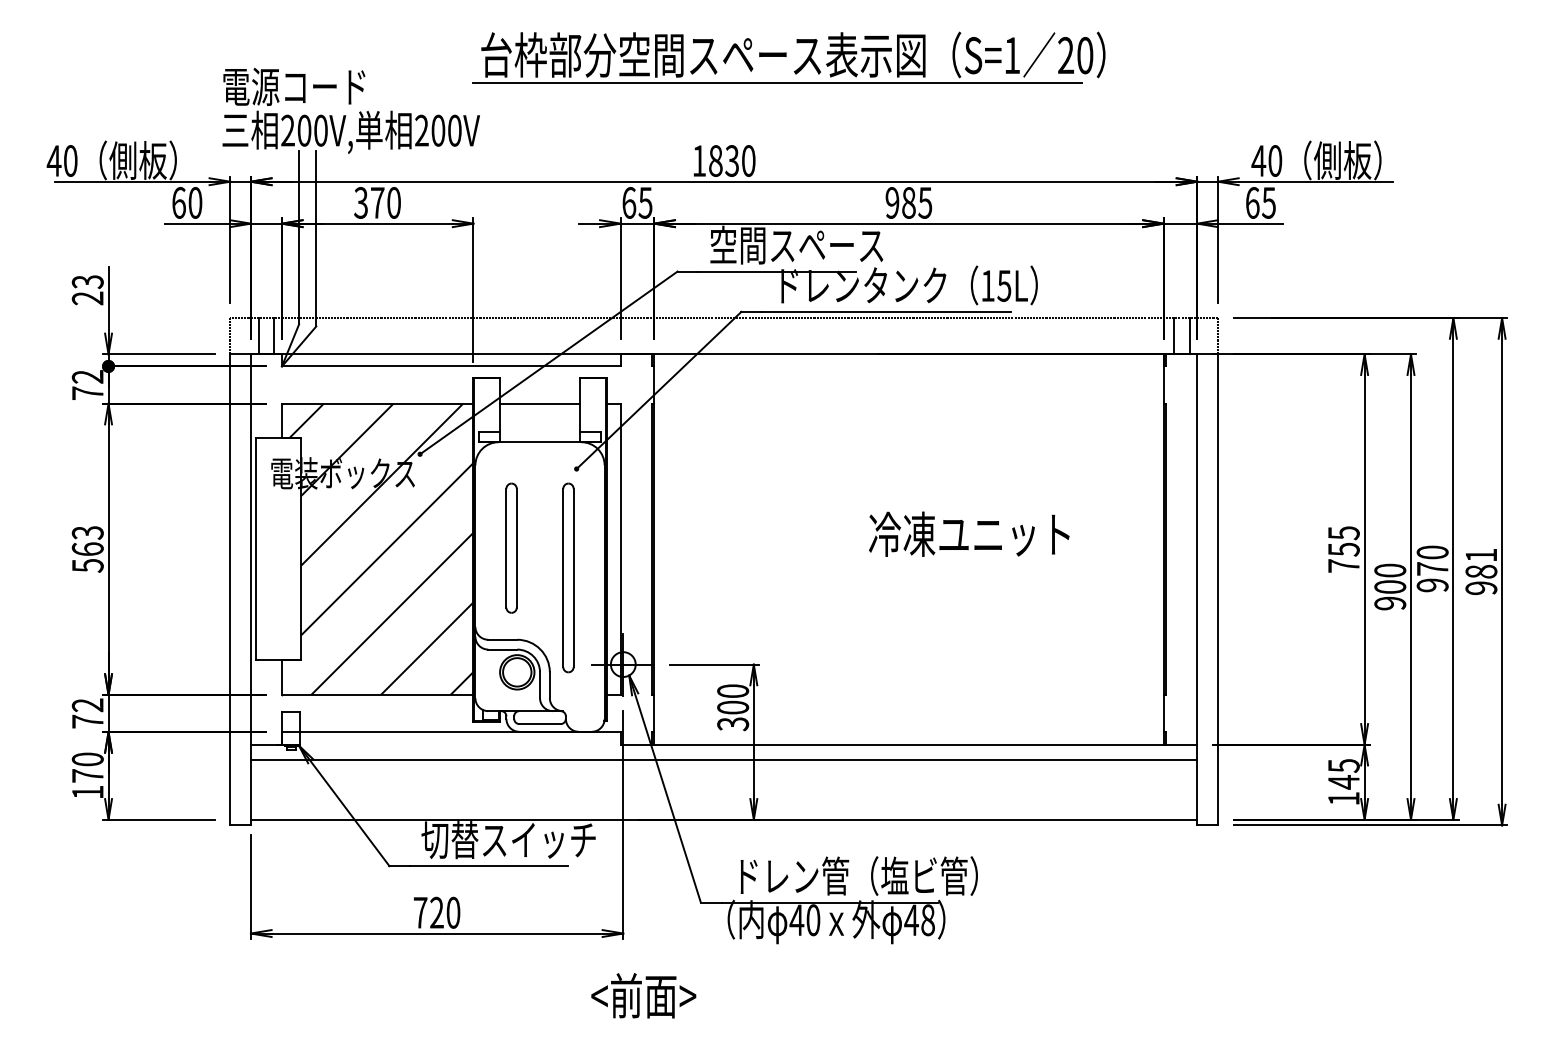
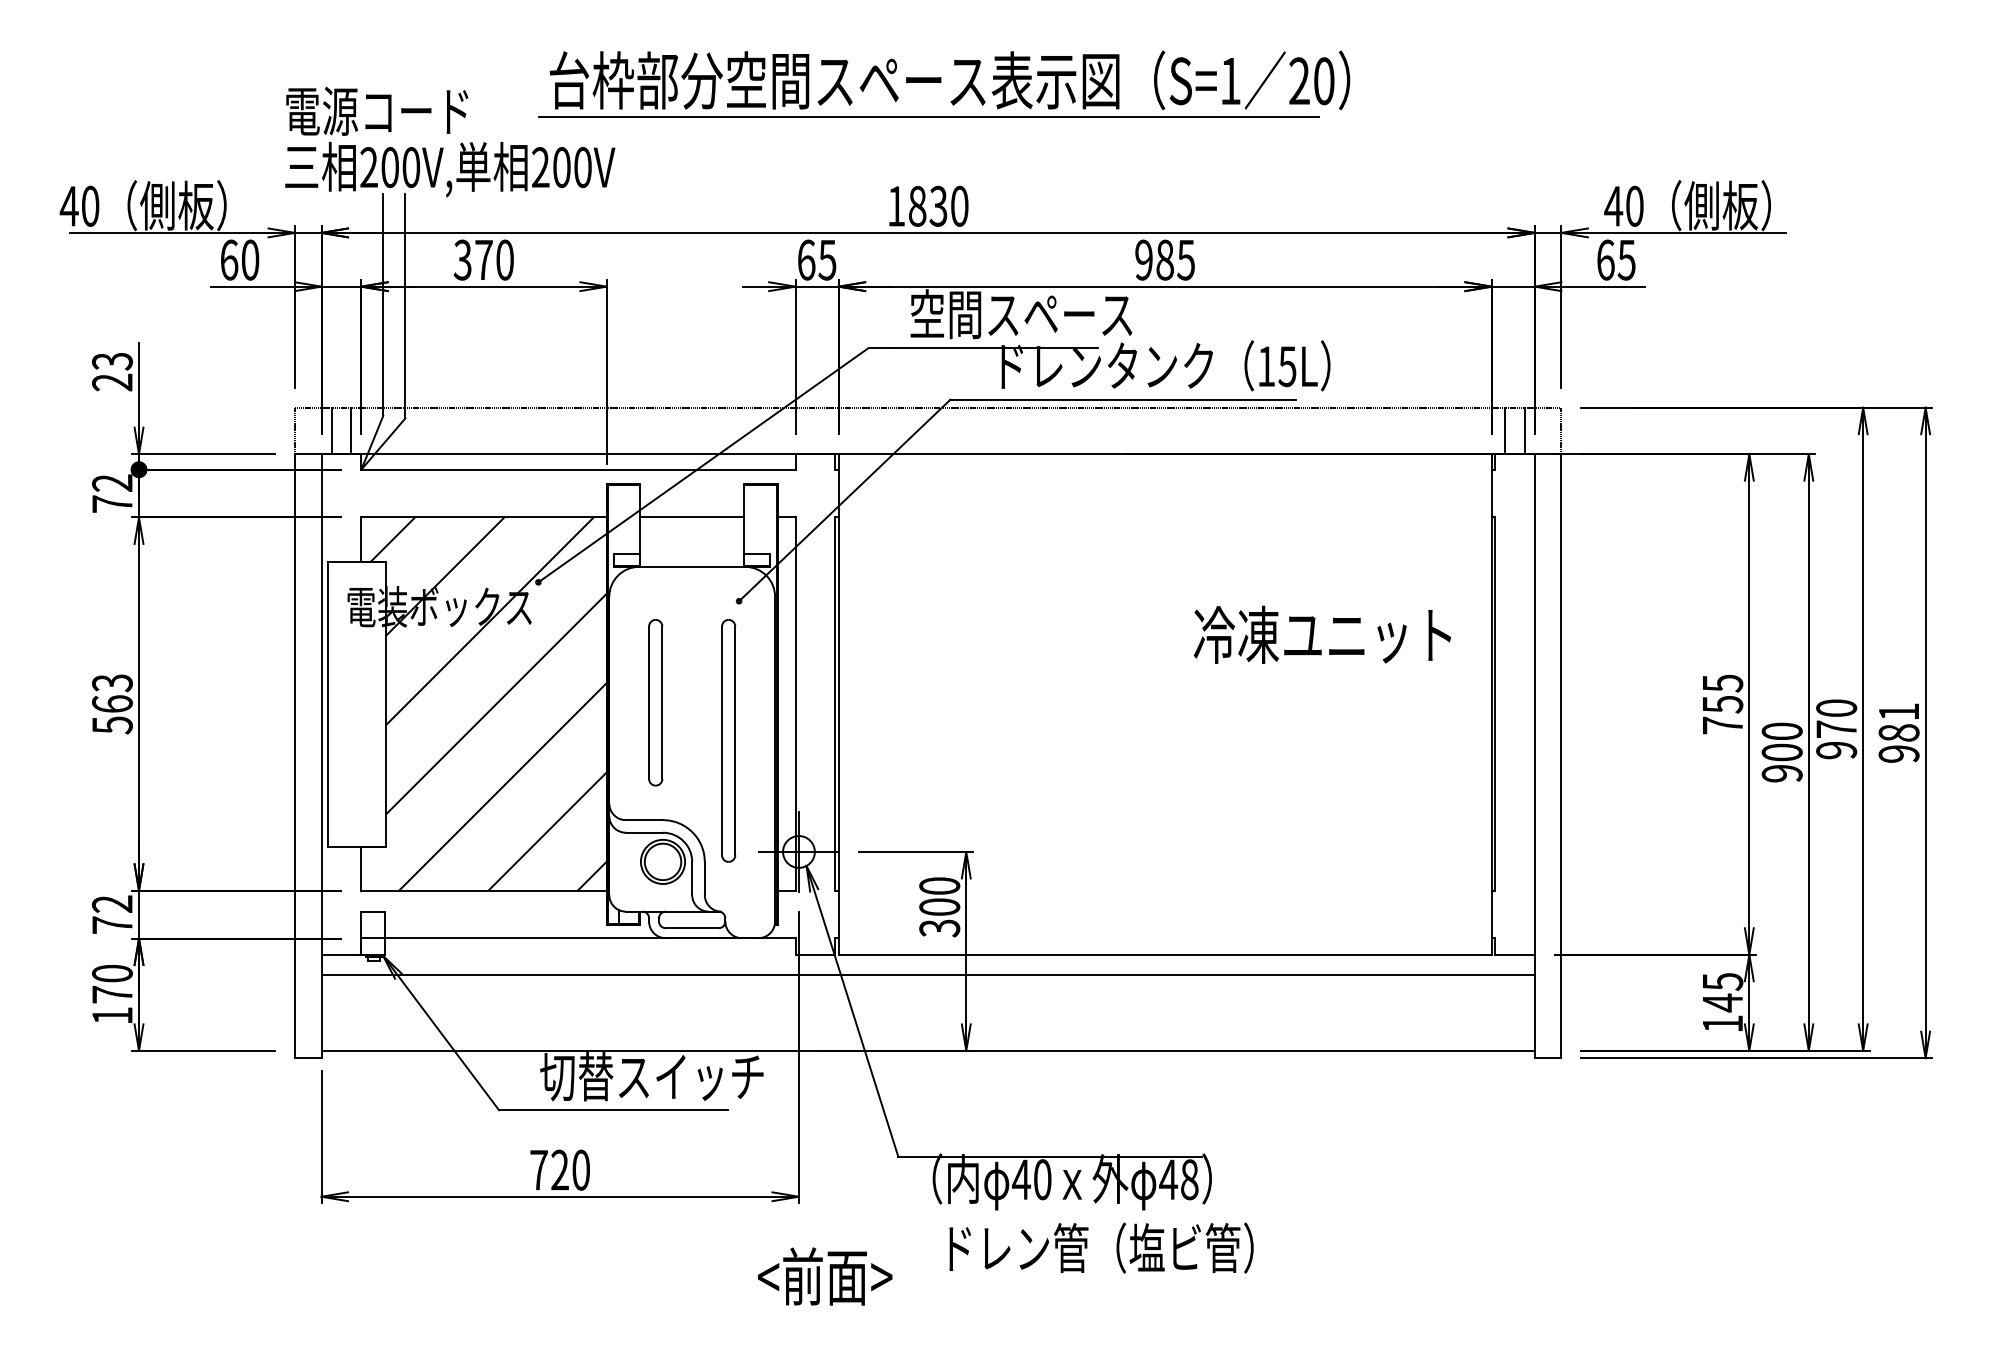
part: (789, 57) -> (944, 83), moved
text: (969, 533) -> (1322, 634), moved
text: (859, 875) -> (1101, 1247), moved

